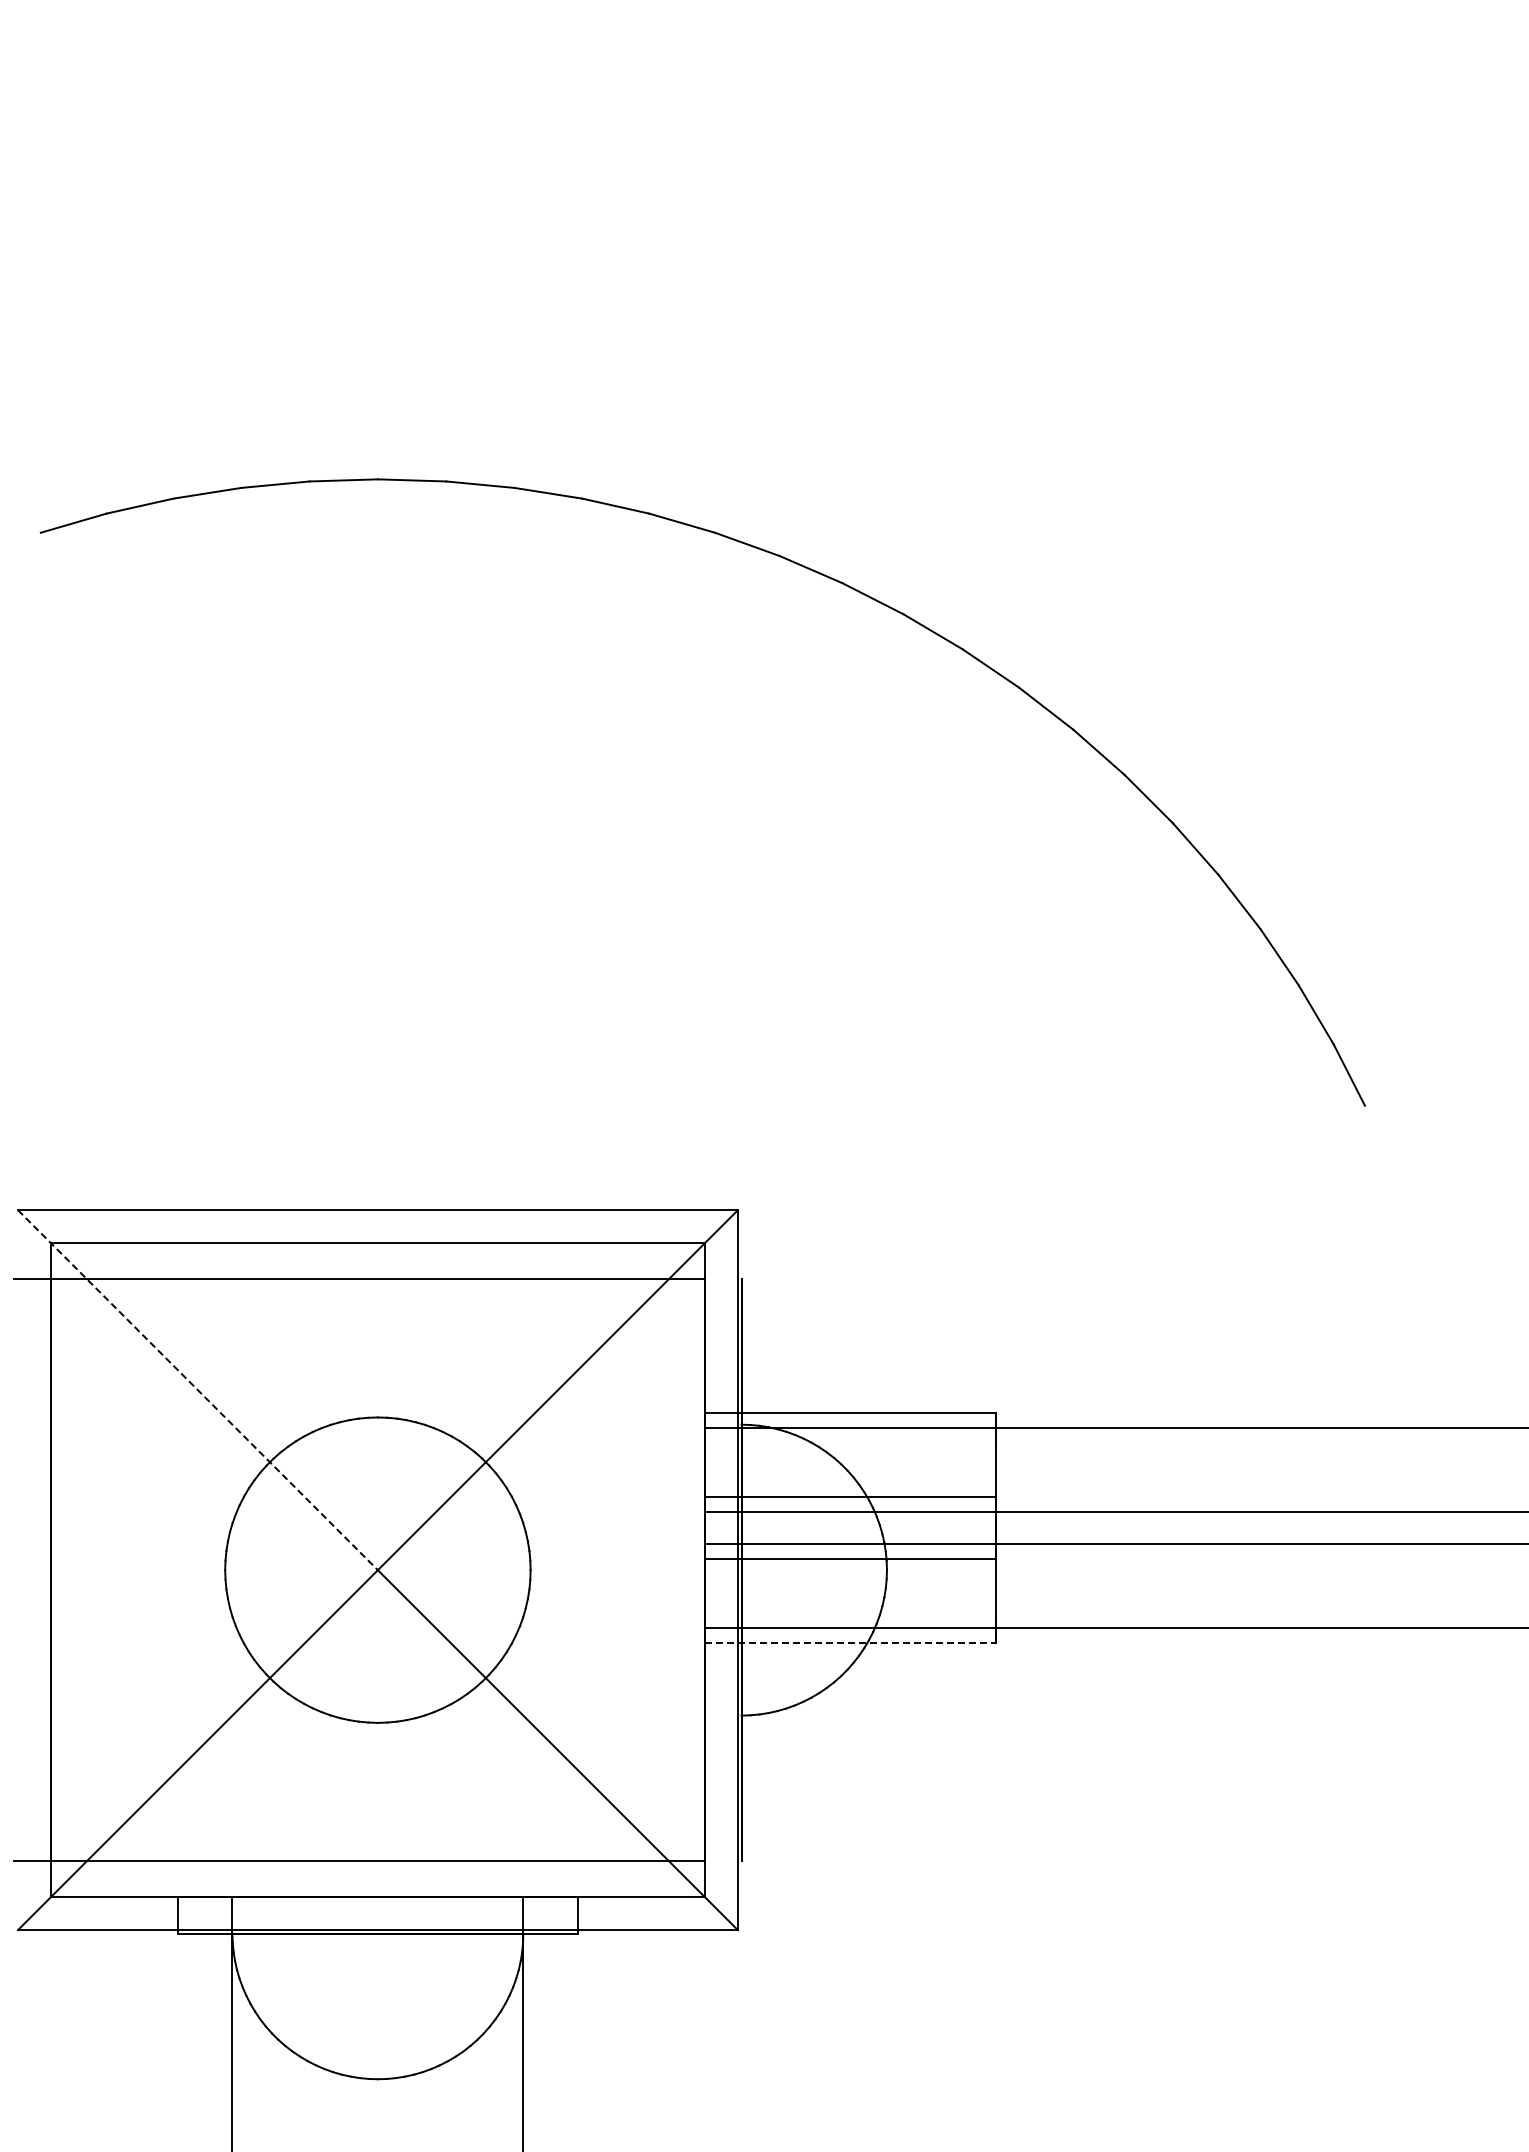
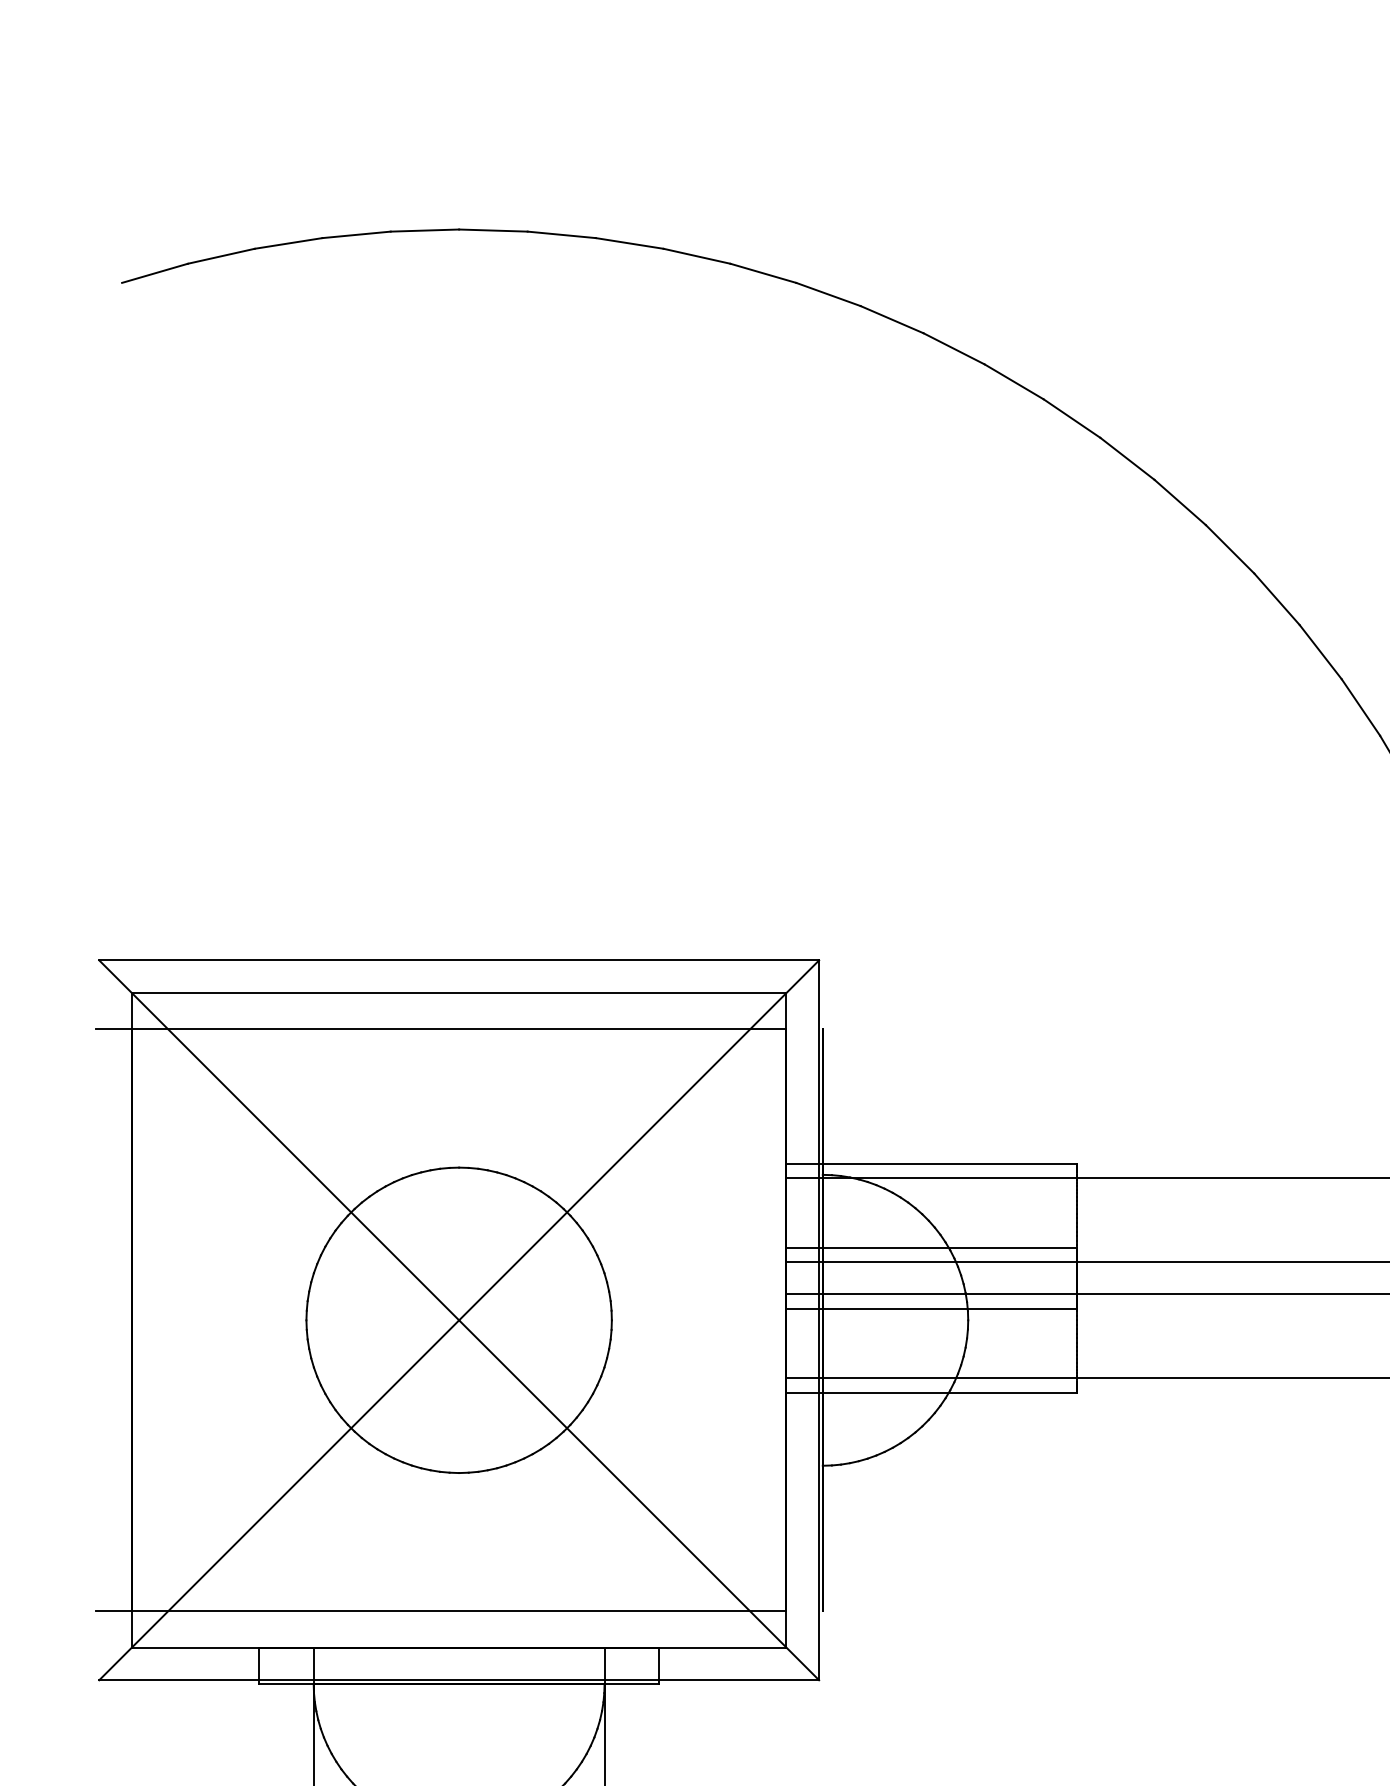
line: (197, 1390) -> (278, 1140), dashed -> solid
line: (851, 1642) -> (932, 1392), dashed -> solid

